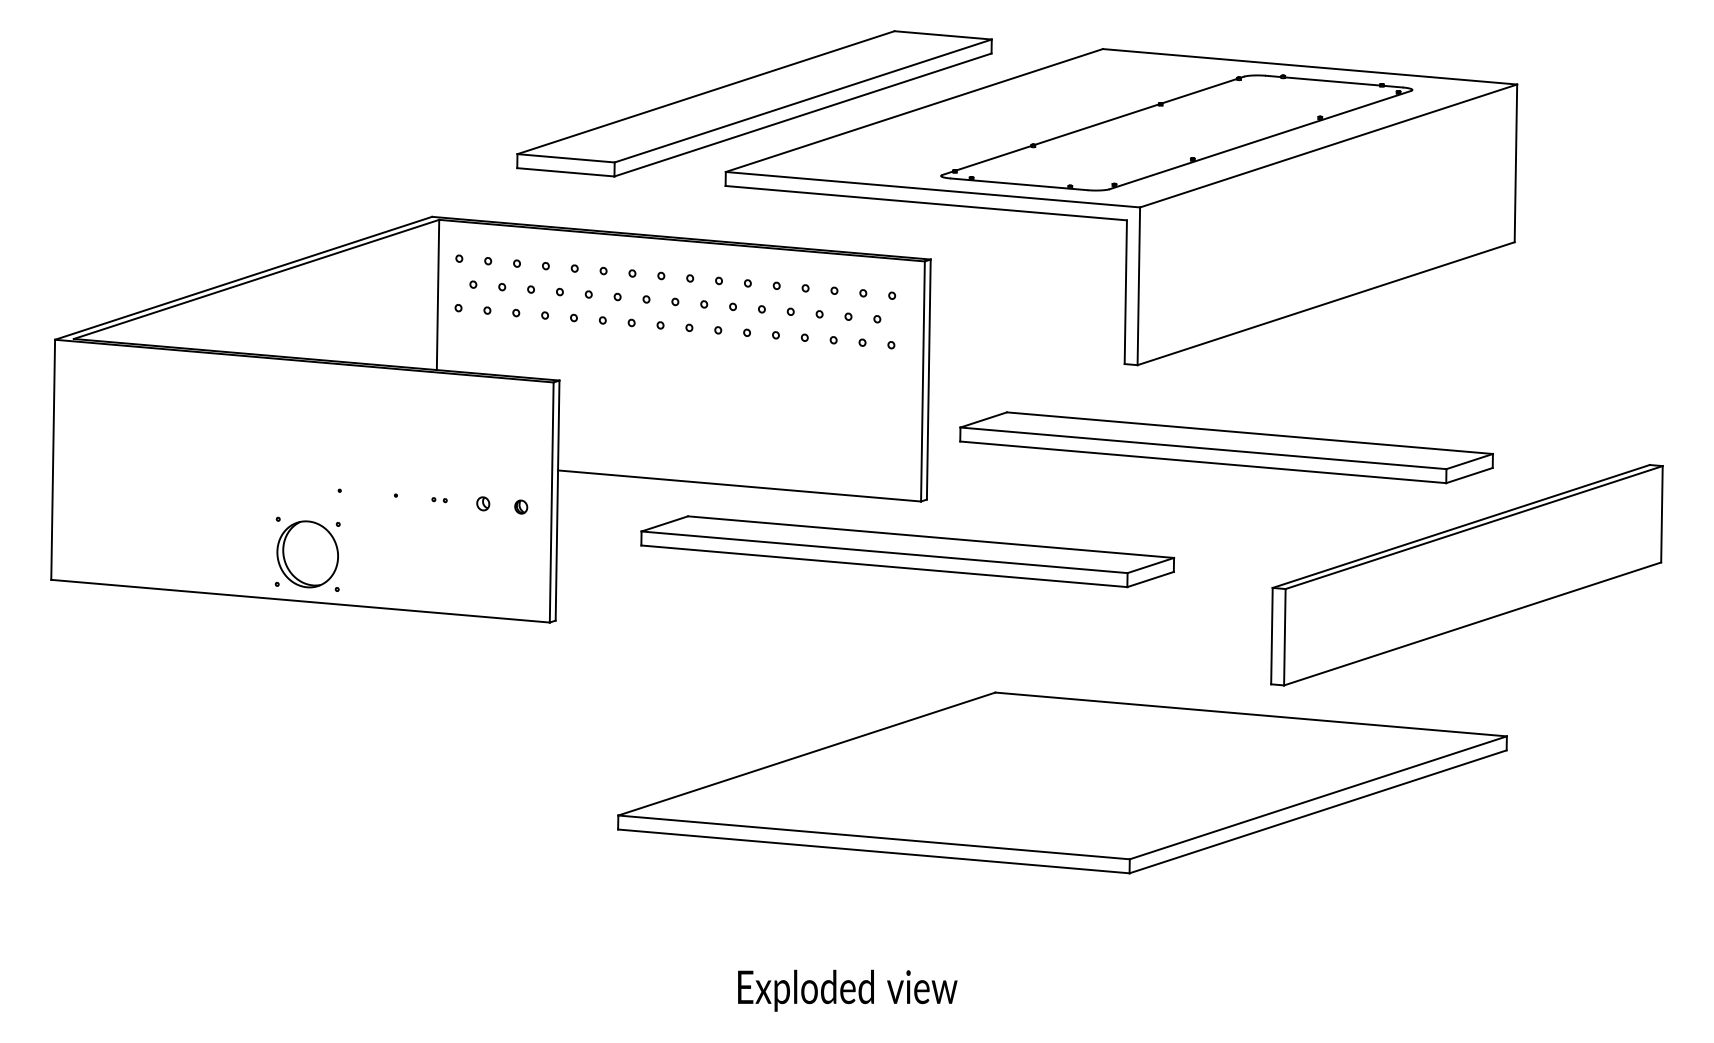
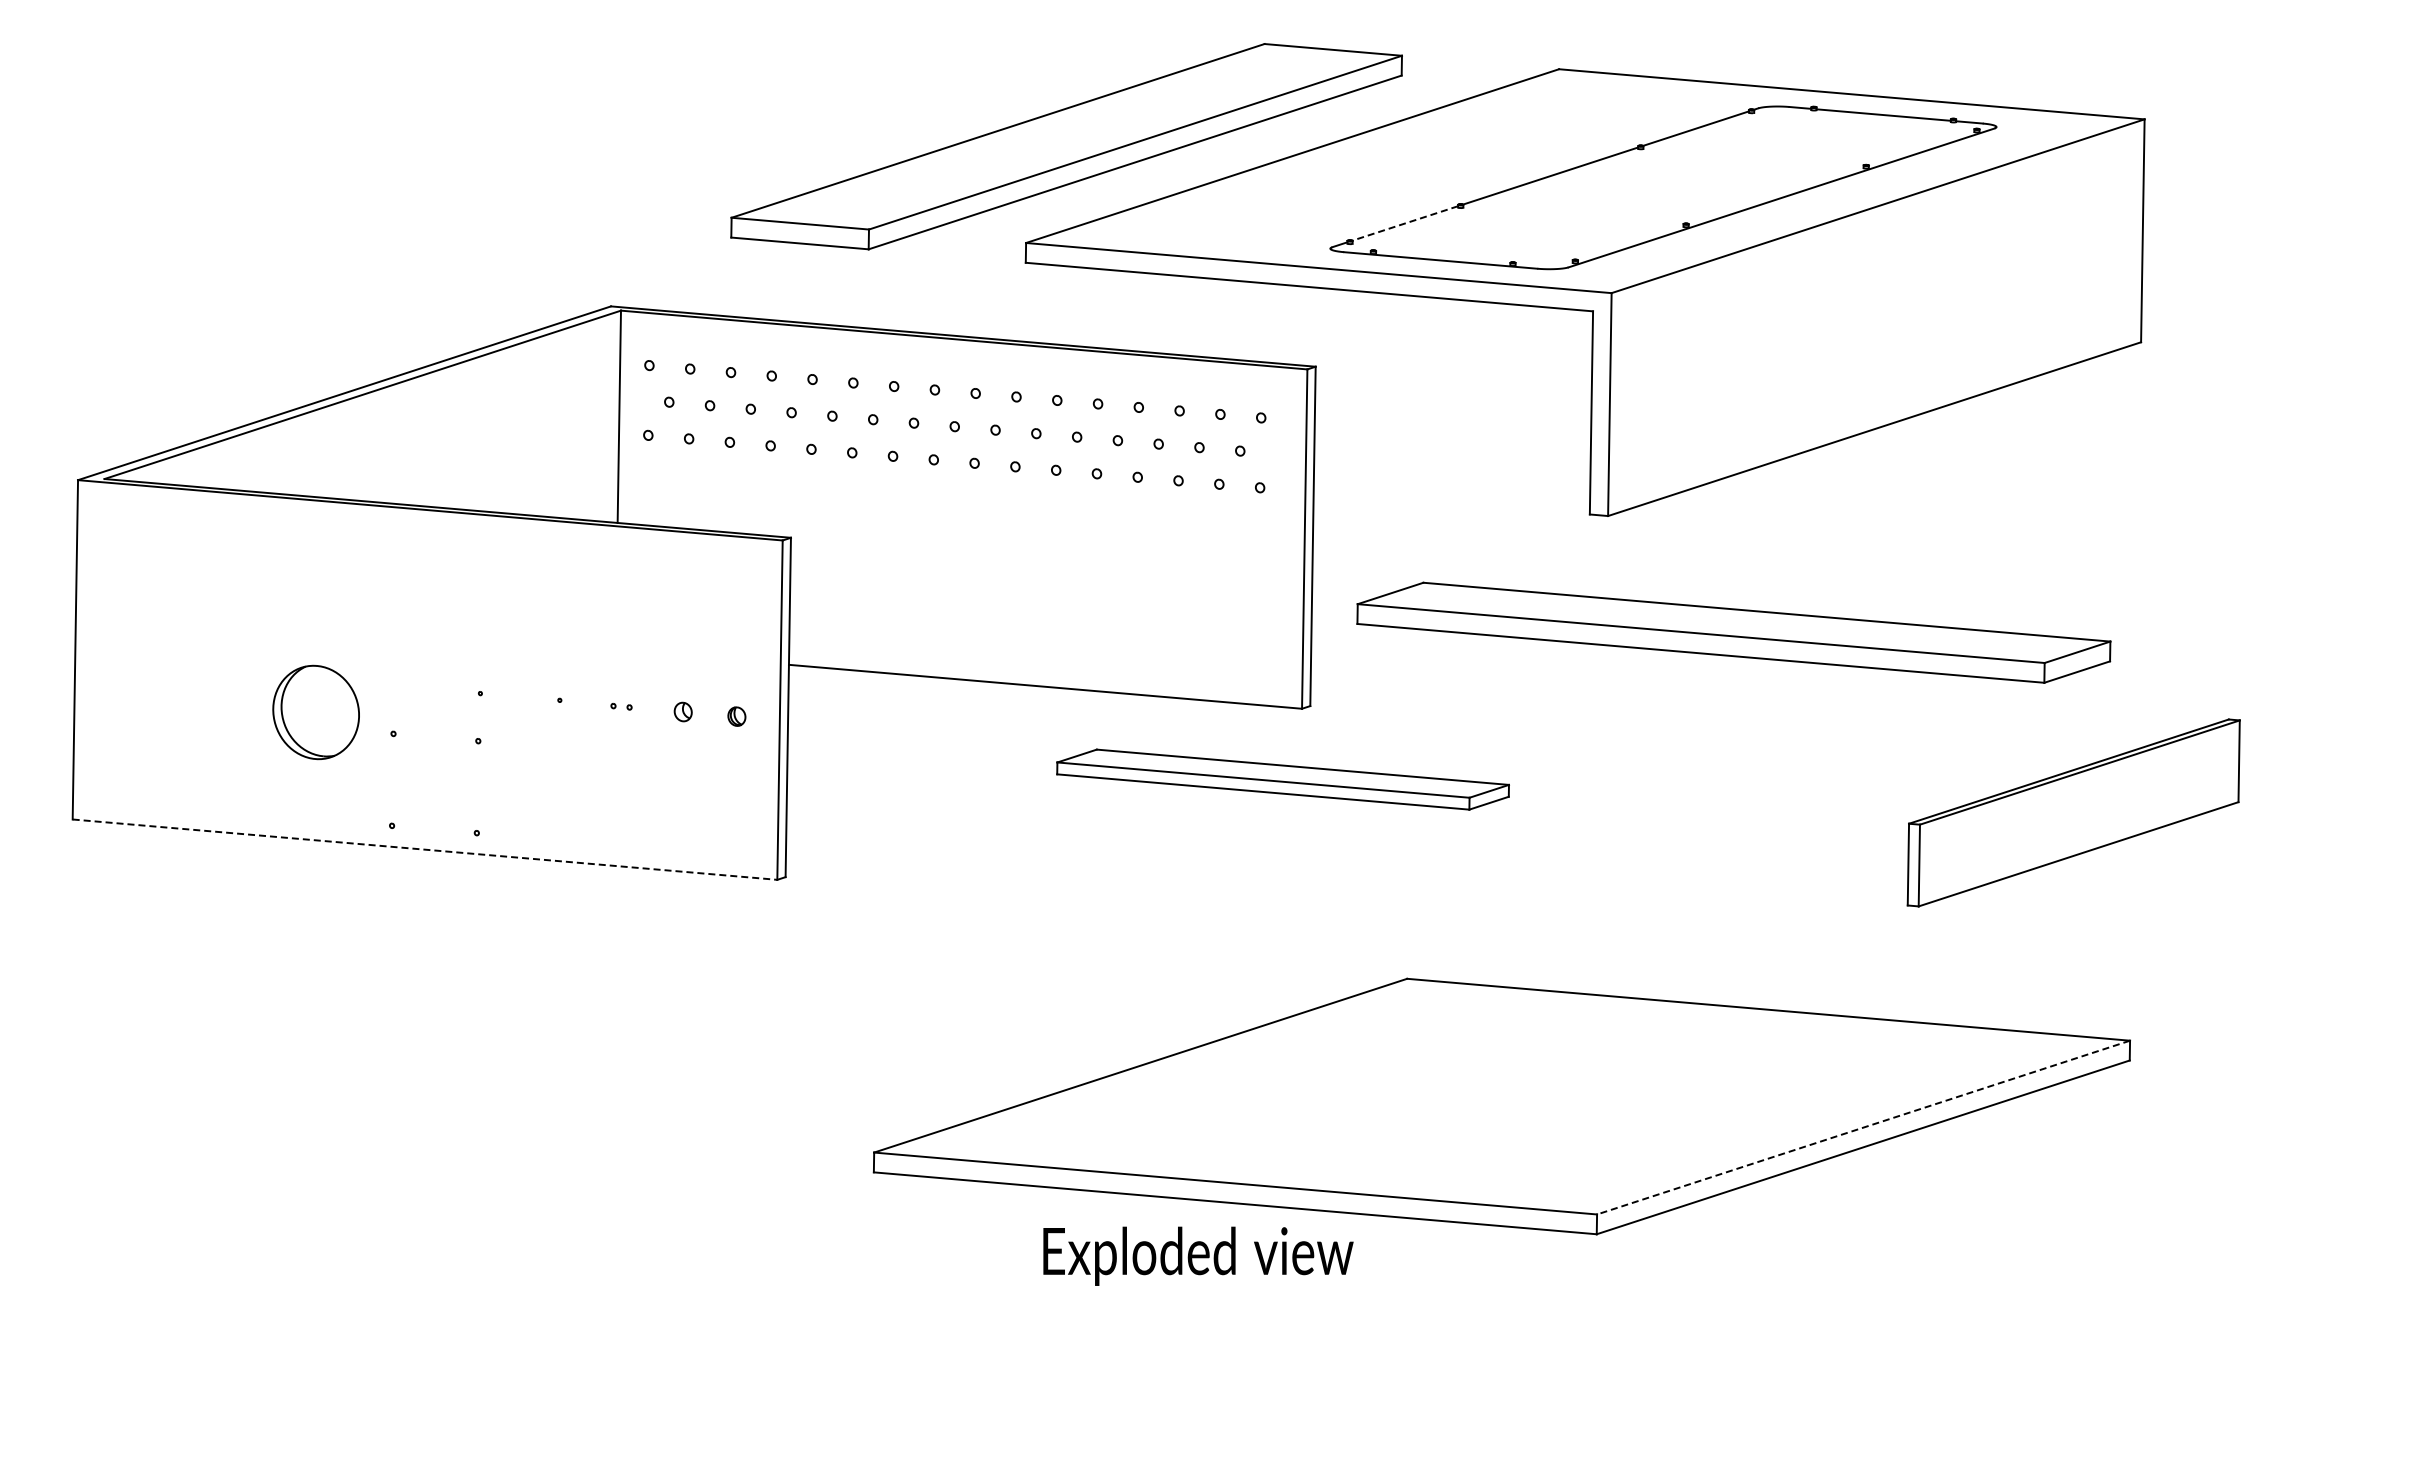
line: (994, 158) -> (1405, 223), solid -> dashed
part: (907, 551) -> (1282, 779), size x0.6
part: (307, 554) -> (315, 712), moved
part: (1466, 574) -> (2073, 812), size x0.6
line: (300, 601) -> (425, 849), solid -> dashed
line: (1318, 797) -> (1863, 1127), solid -> dashed
text: (847, 990) -> (1198, 1255), moved

